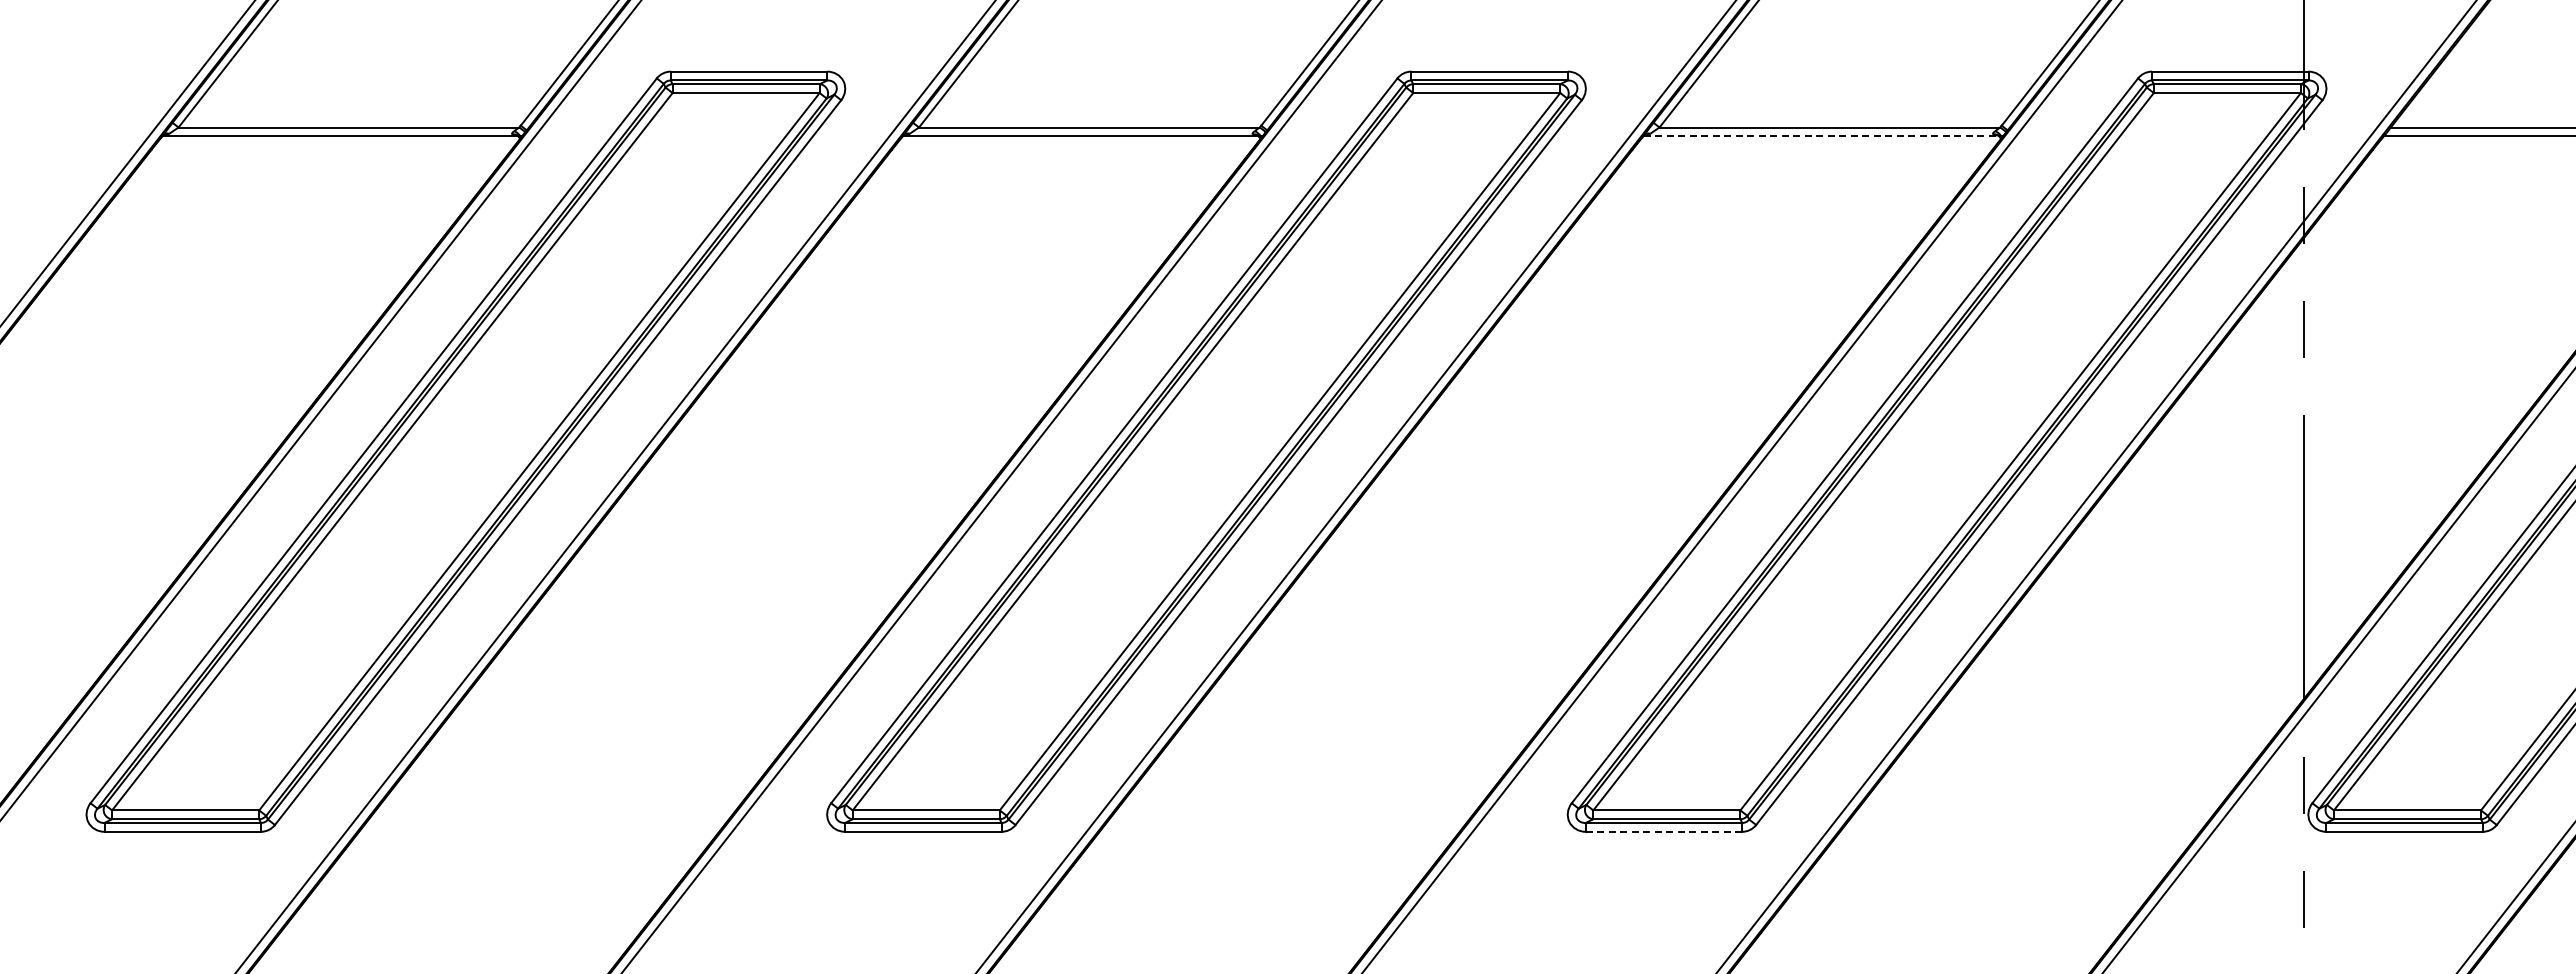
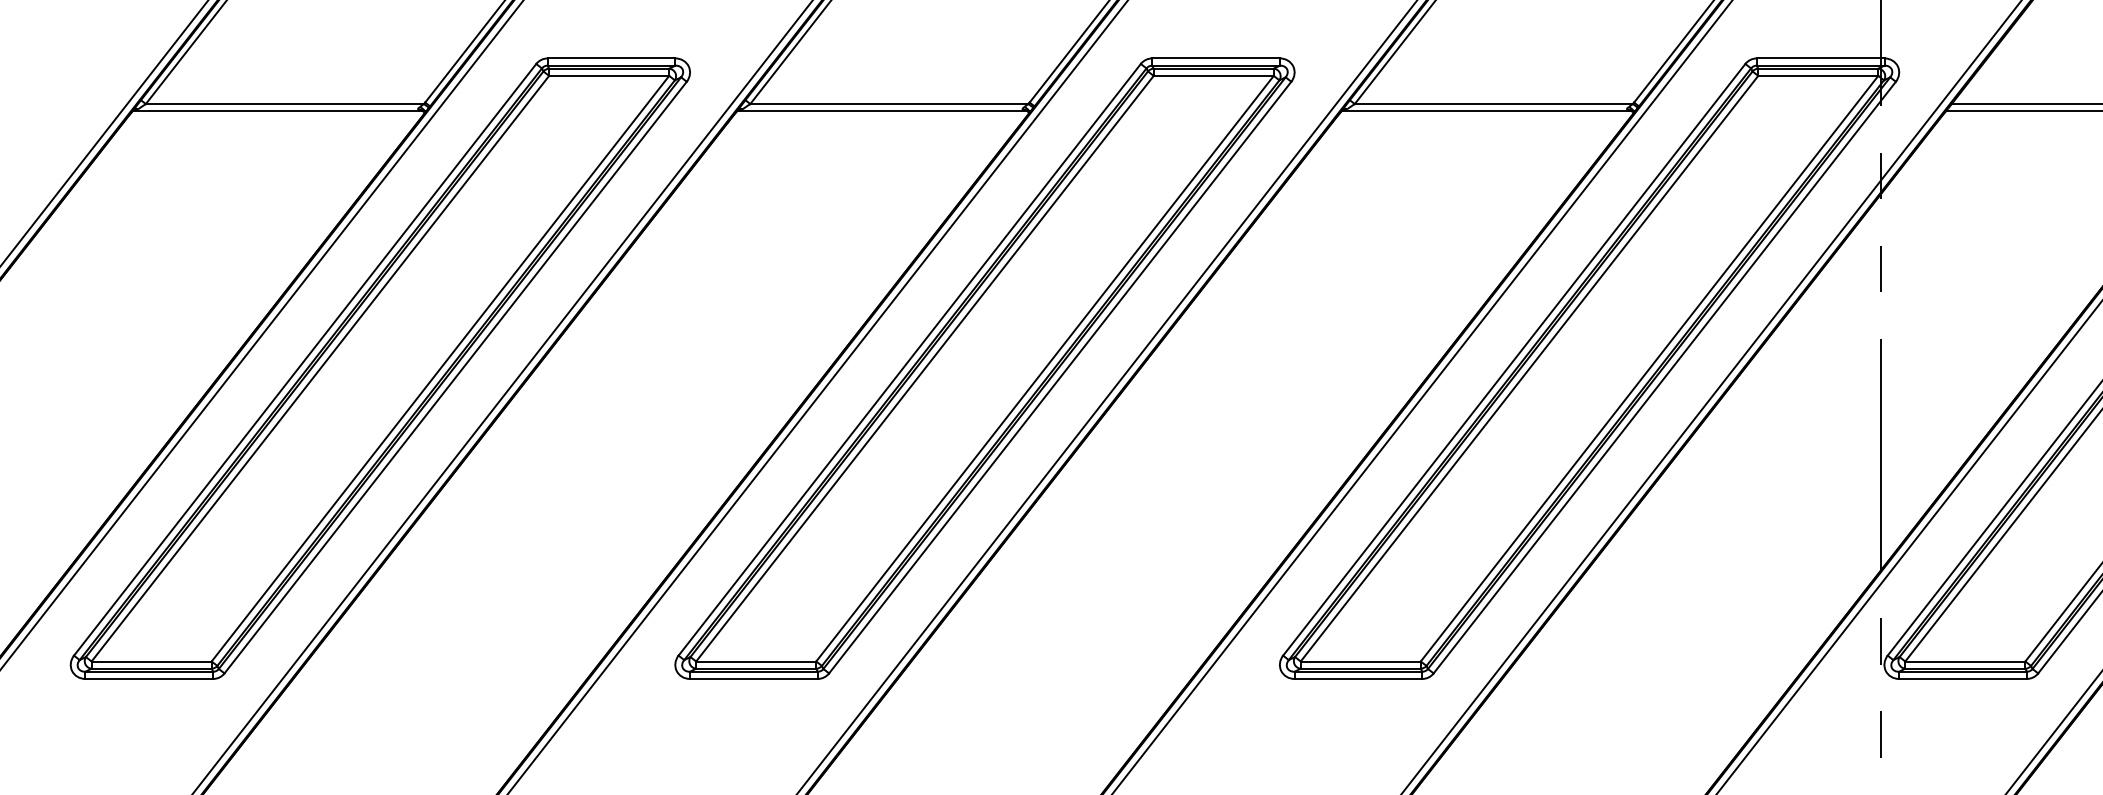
line: (1823, 135) -> (1488, 110), dashed -> solid
line: (1663, 831) -> (1358, 678), dashed -> solid

